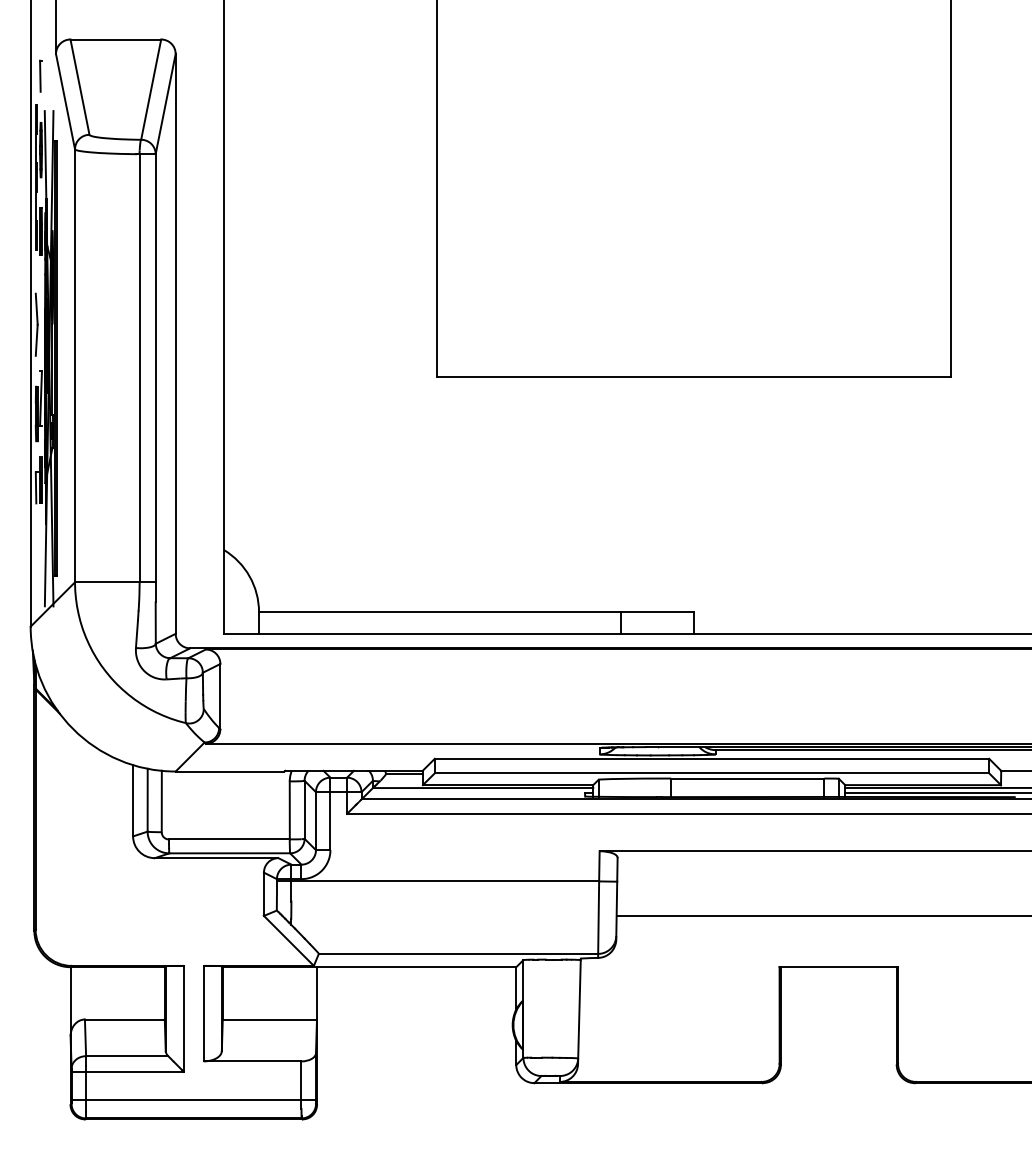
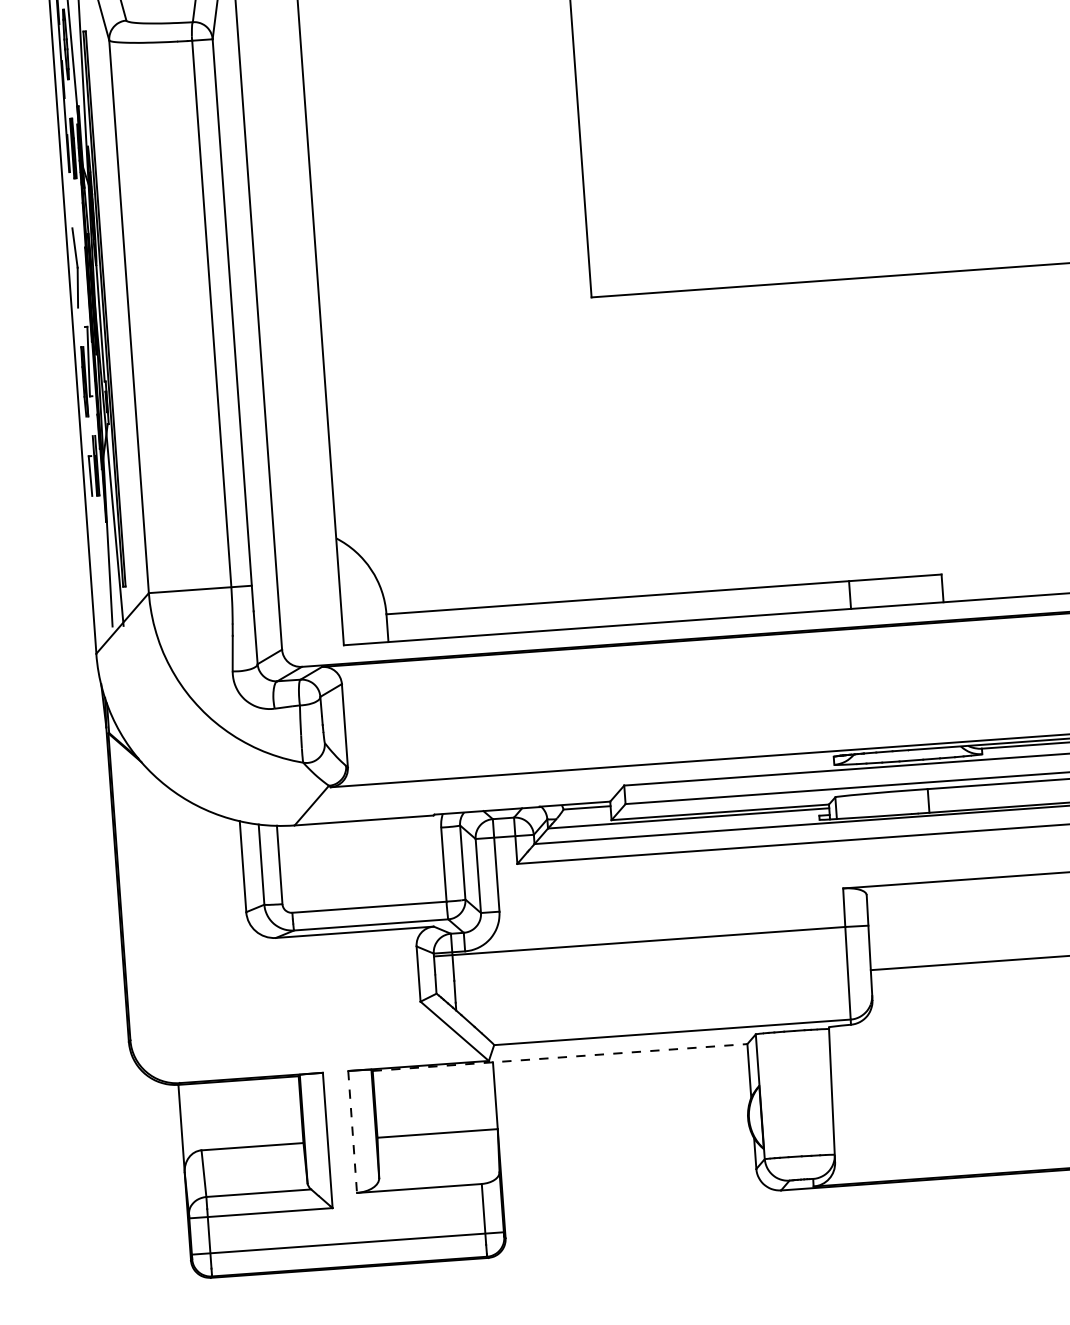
line: (369, 967) -> (560, 1057), solid -> dashed
line: (203, 1013) -> (352, 1131), solid -> dashed

